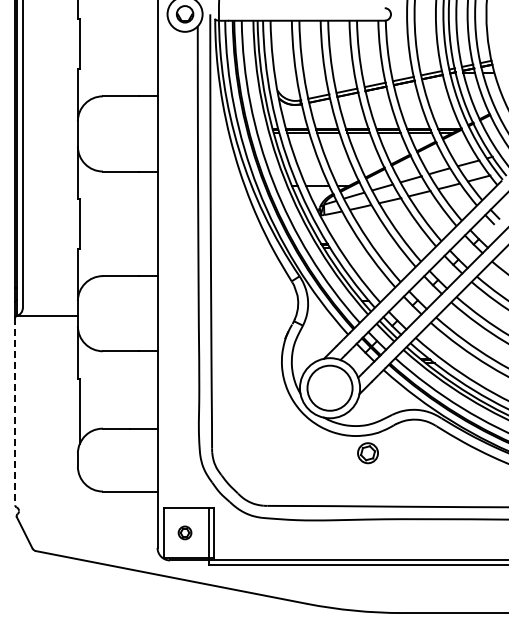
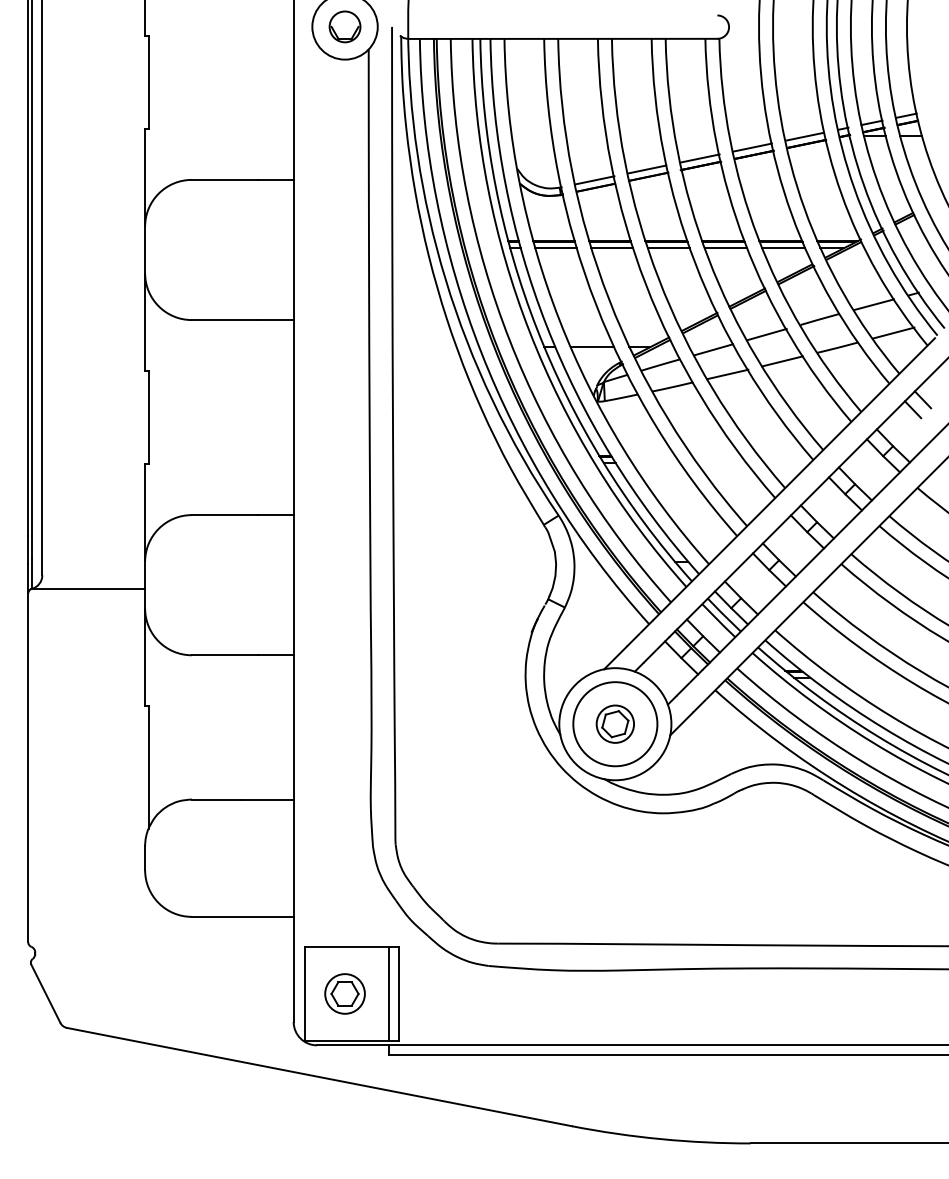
line: (15, 411) -> (28, 767), dashed -> solid
part: (367, 453) -> (614, 724), moved
part: (184, 532) -> (343, 993), size x1.67

